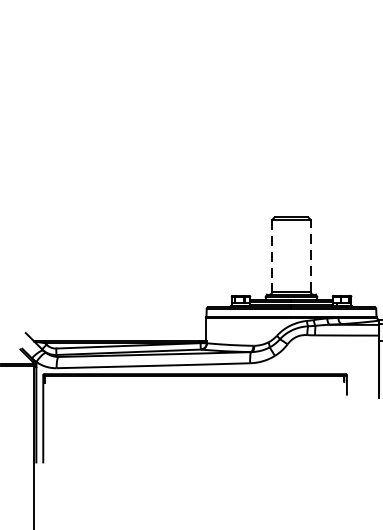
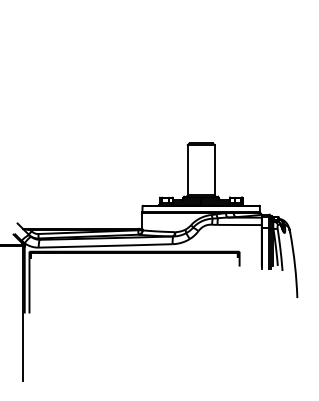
line: (271, 255) -> (187, 169), dashed -> solid
line: (310, 255) -> (214, 169), dashed -> solid

